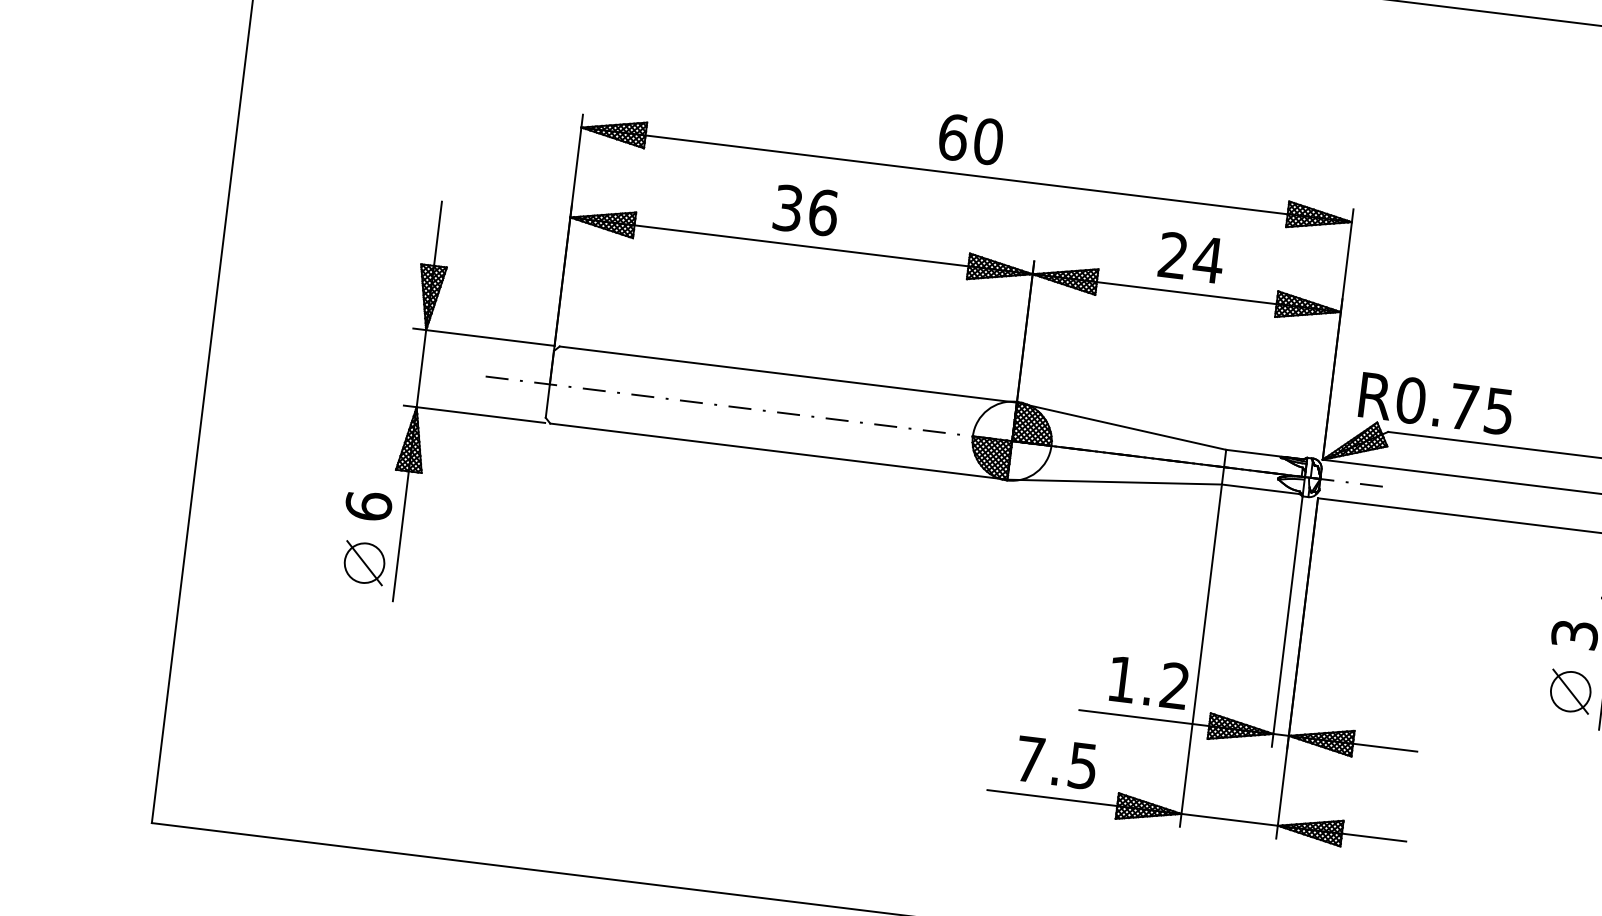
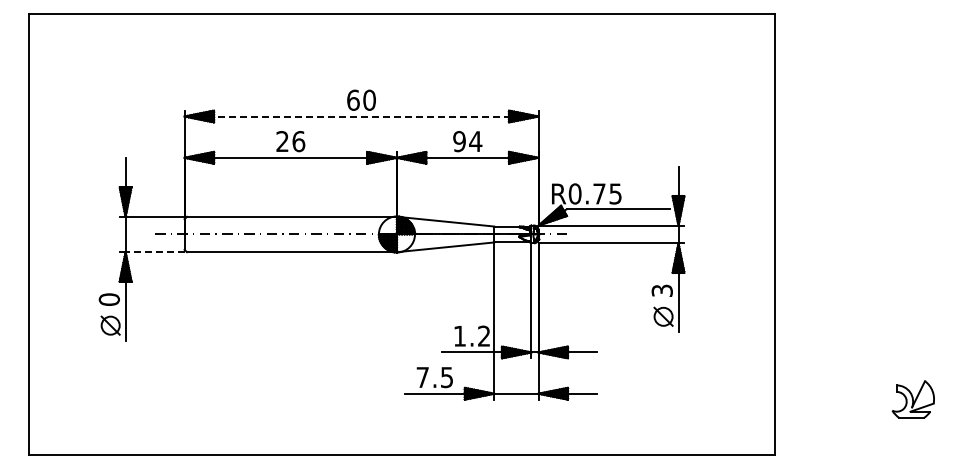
line: (966, 174) -> (361, 116), solid -> dashed
text: (787, 208) -> (282, 141), 36 -> 26
text: (1173, 255) -> (459, 141), 24 -> 94
line: (479, 415) -> (154, 252), solid -> dashed
text: (366, 505) -> (108, 299), 6 -> 0

